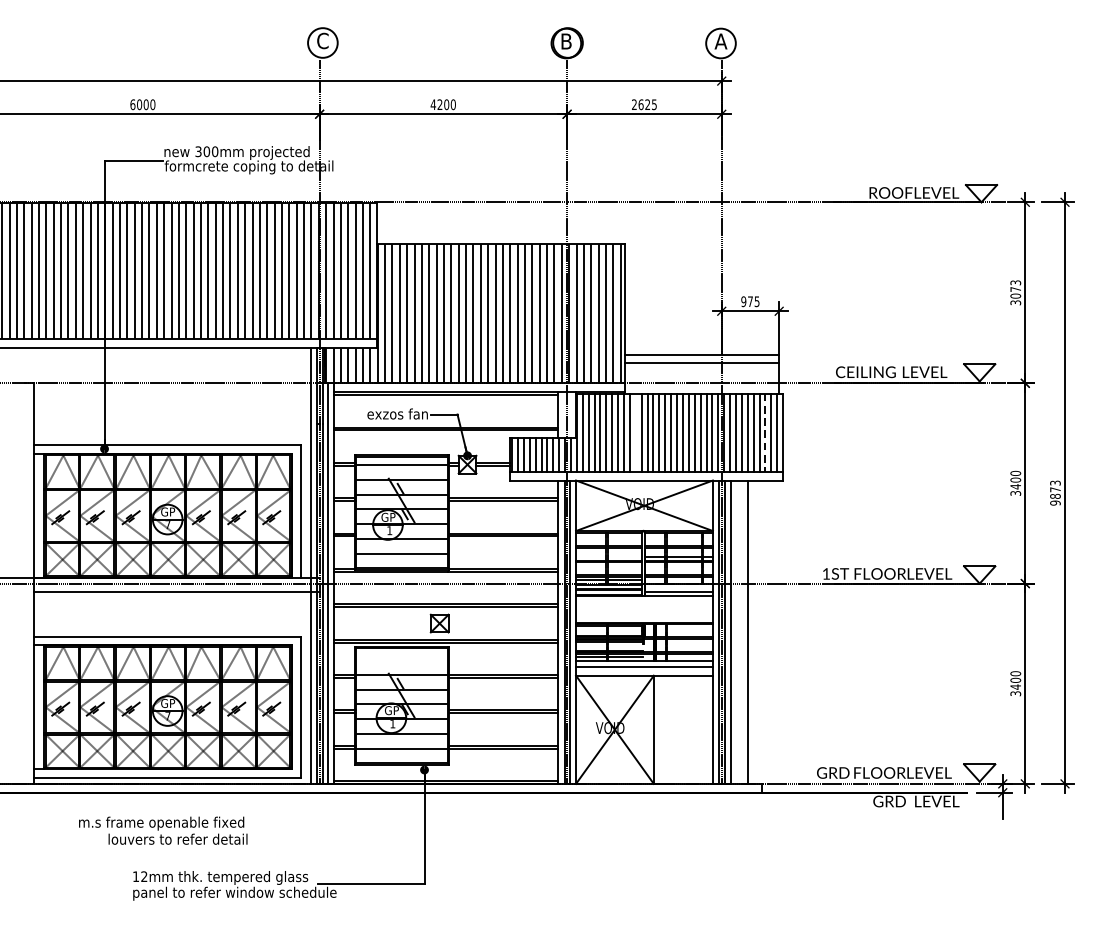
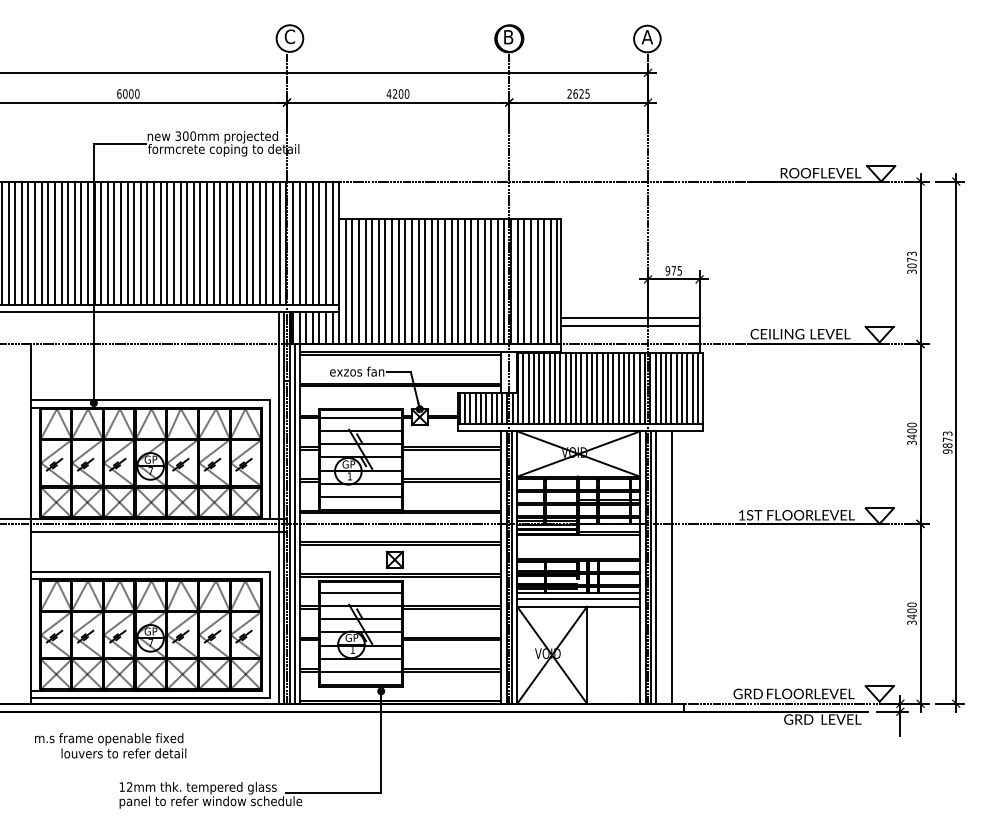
line: (635, 432) -> (570, 388), added
line: (765, 432) -> (687, 388), dashed -> solid
line: (402, 659) -> (361, 592), added
text: (163, 830) -> (110, 745), moved

